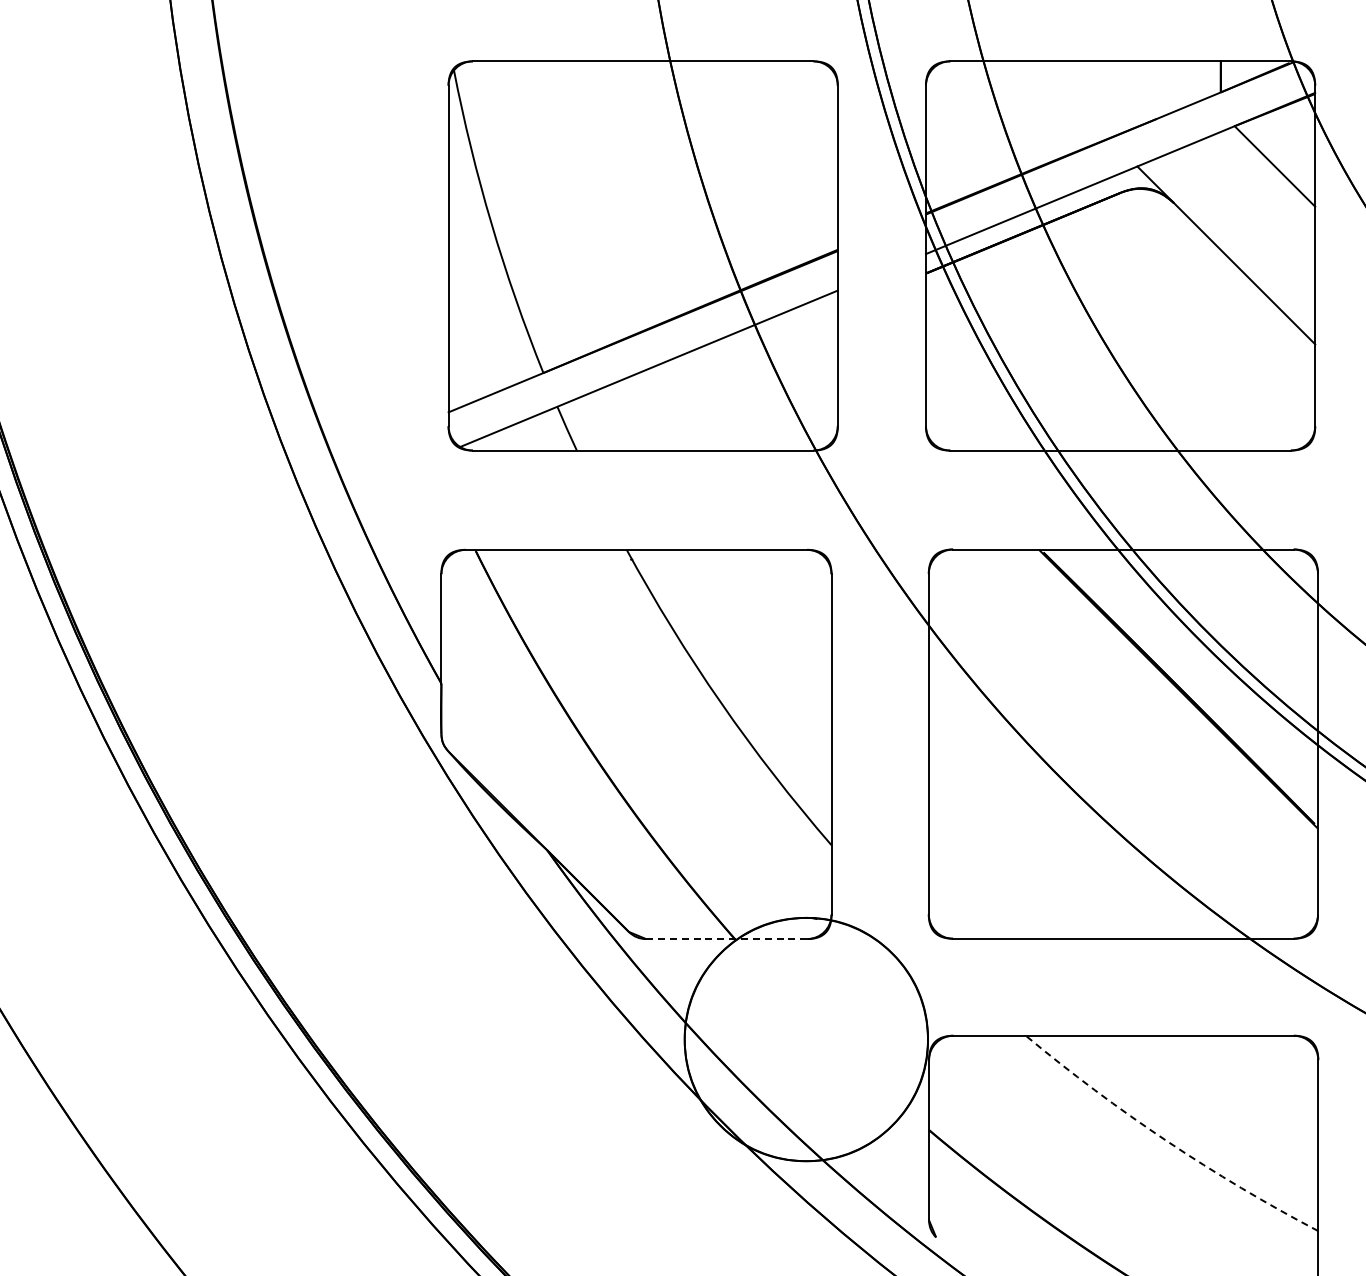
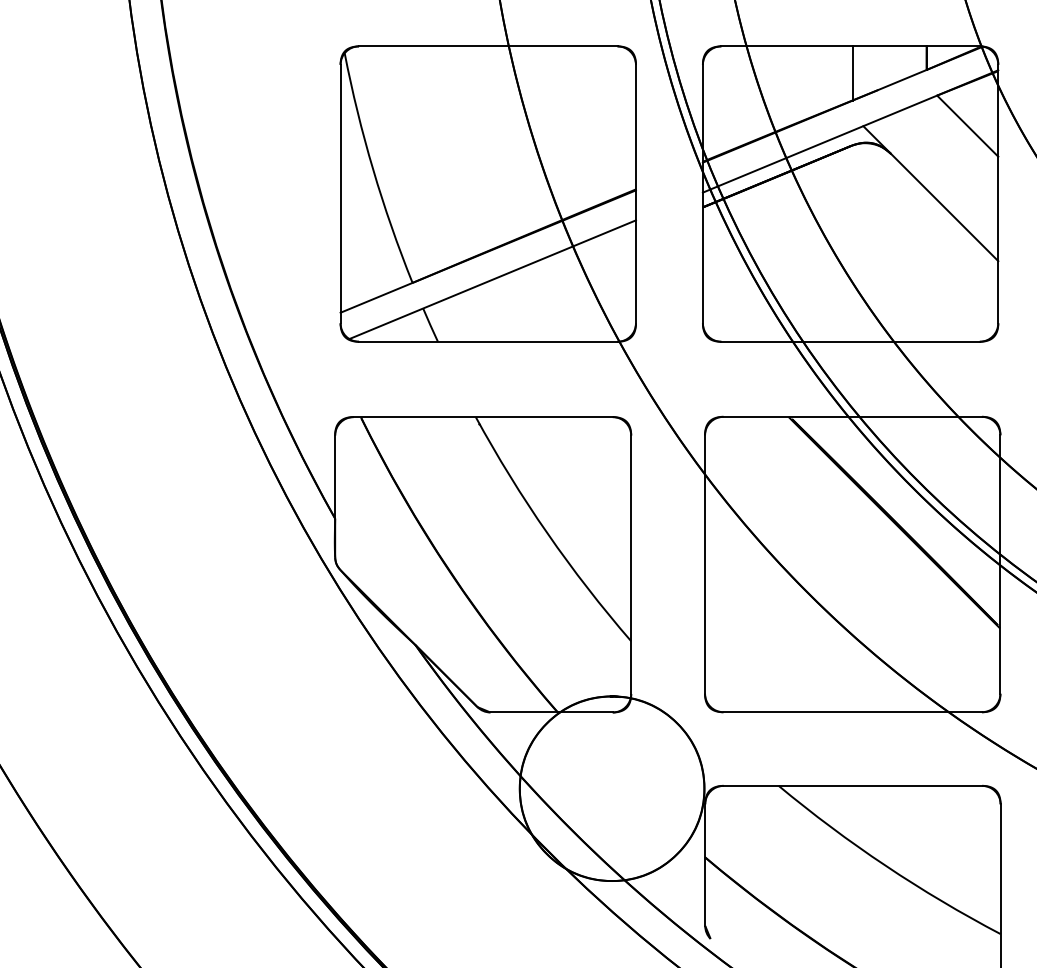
line: (1123, 96) -> (852, 73), added
line: (726, 939) -> (551, 712), dashed -> solid
arc: (1166, 1141) -> (885, 866), dashed -> solid

